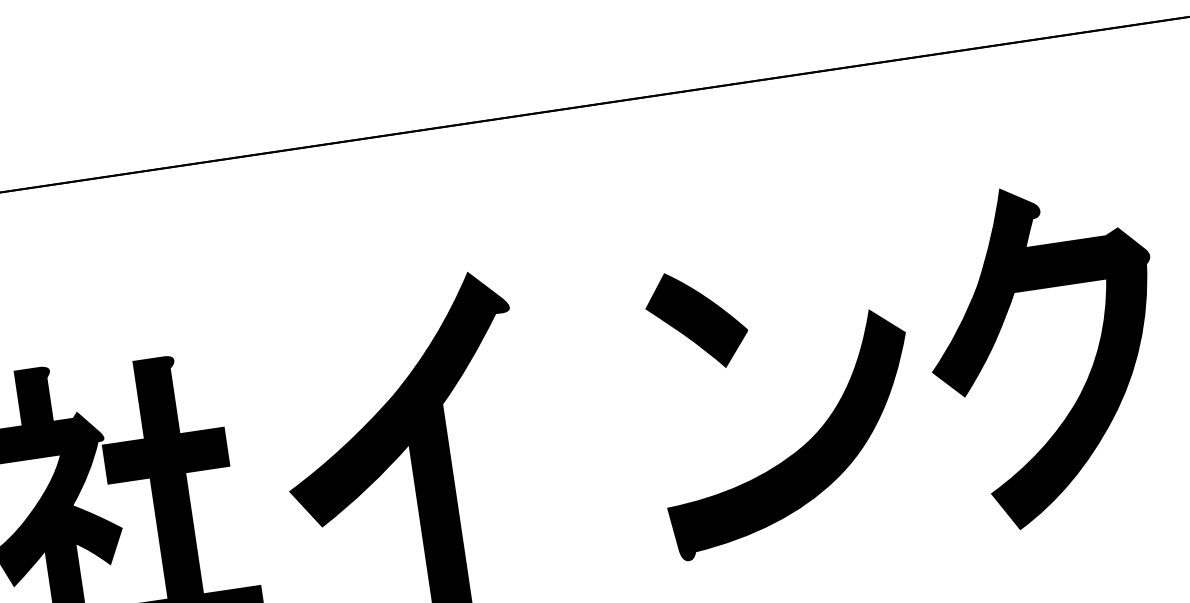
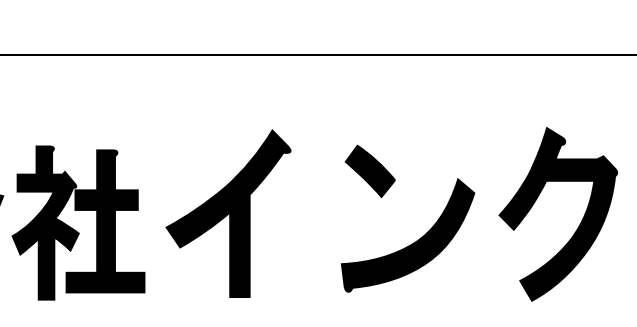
part: (813, 434) -> (420, 237), moved

